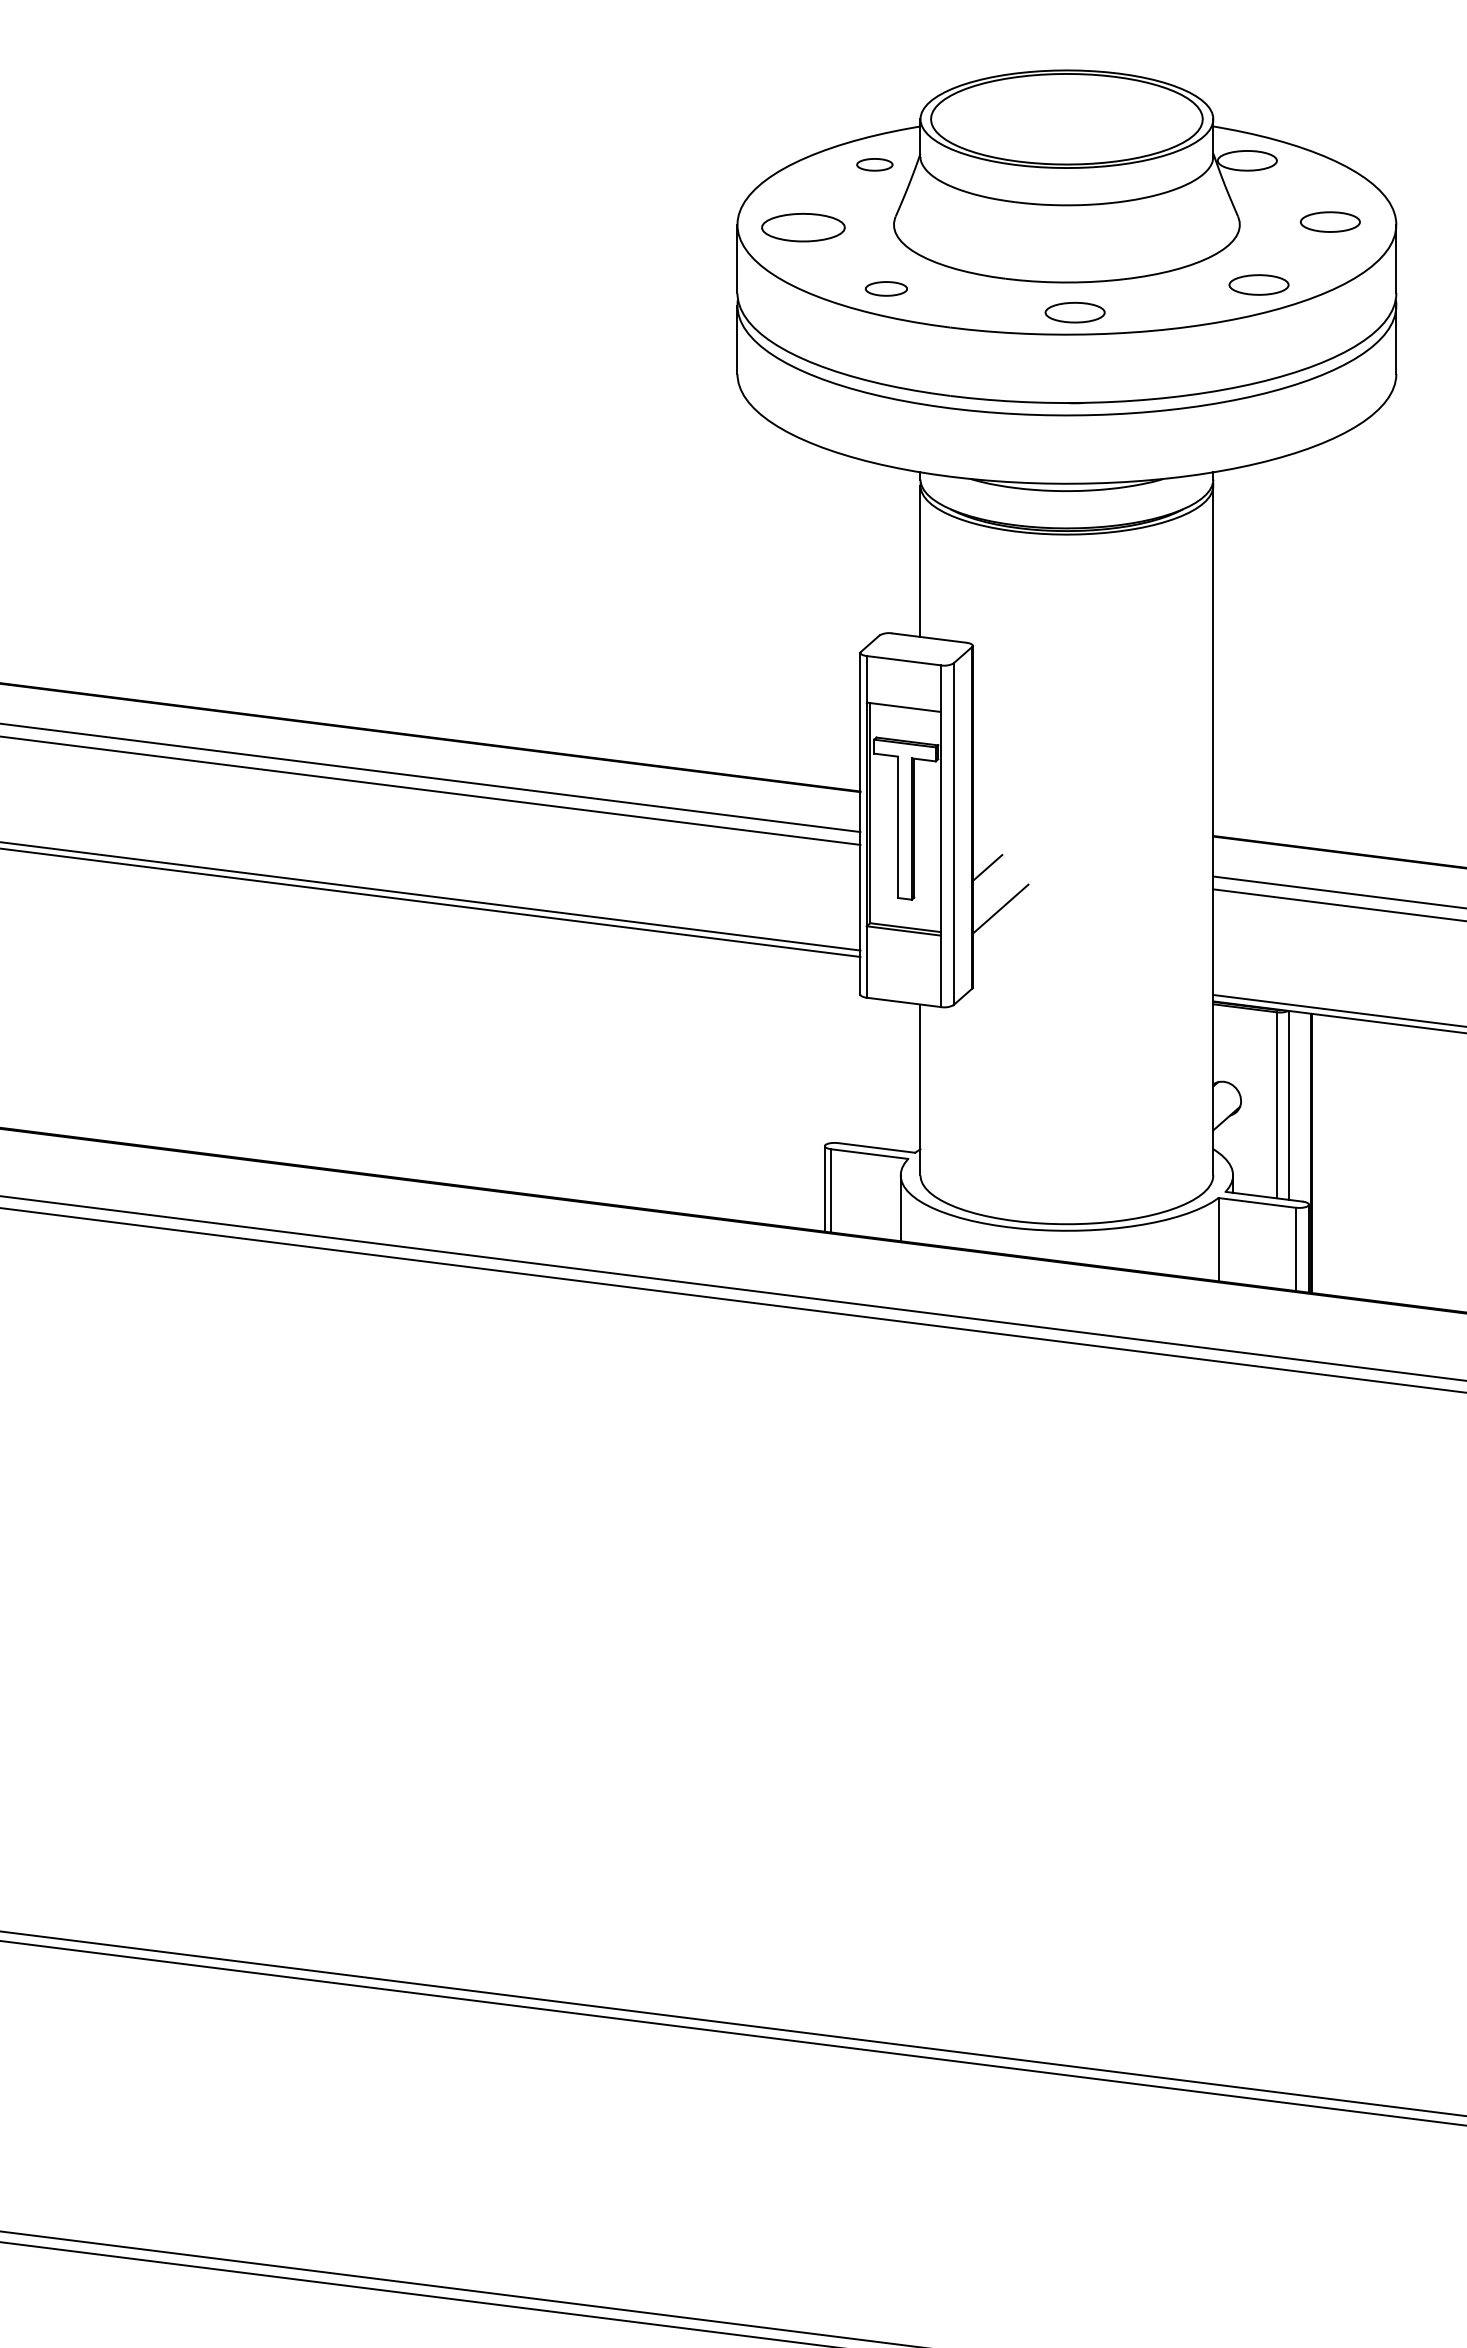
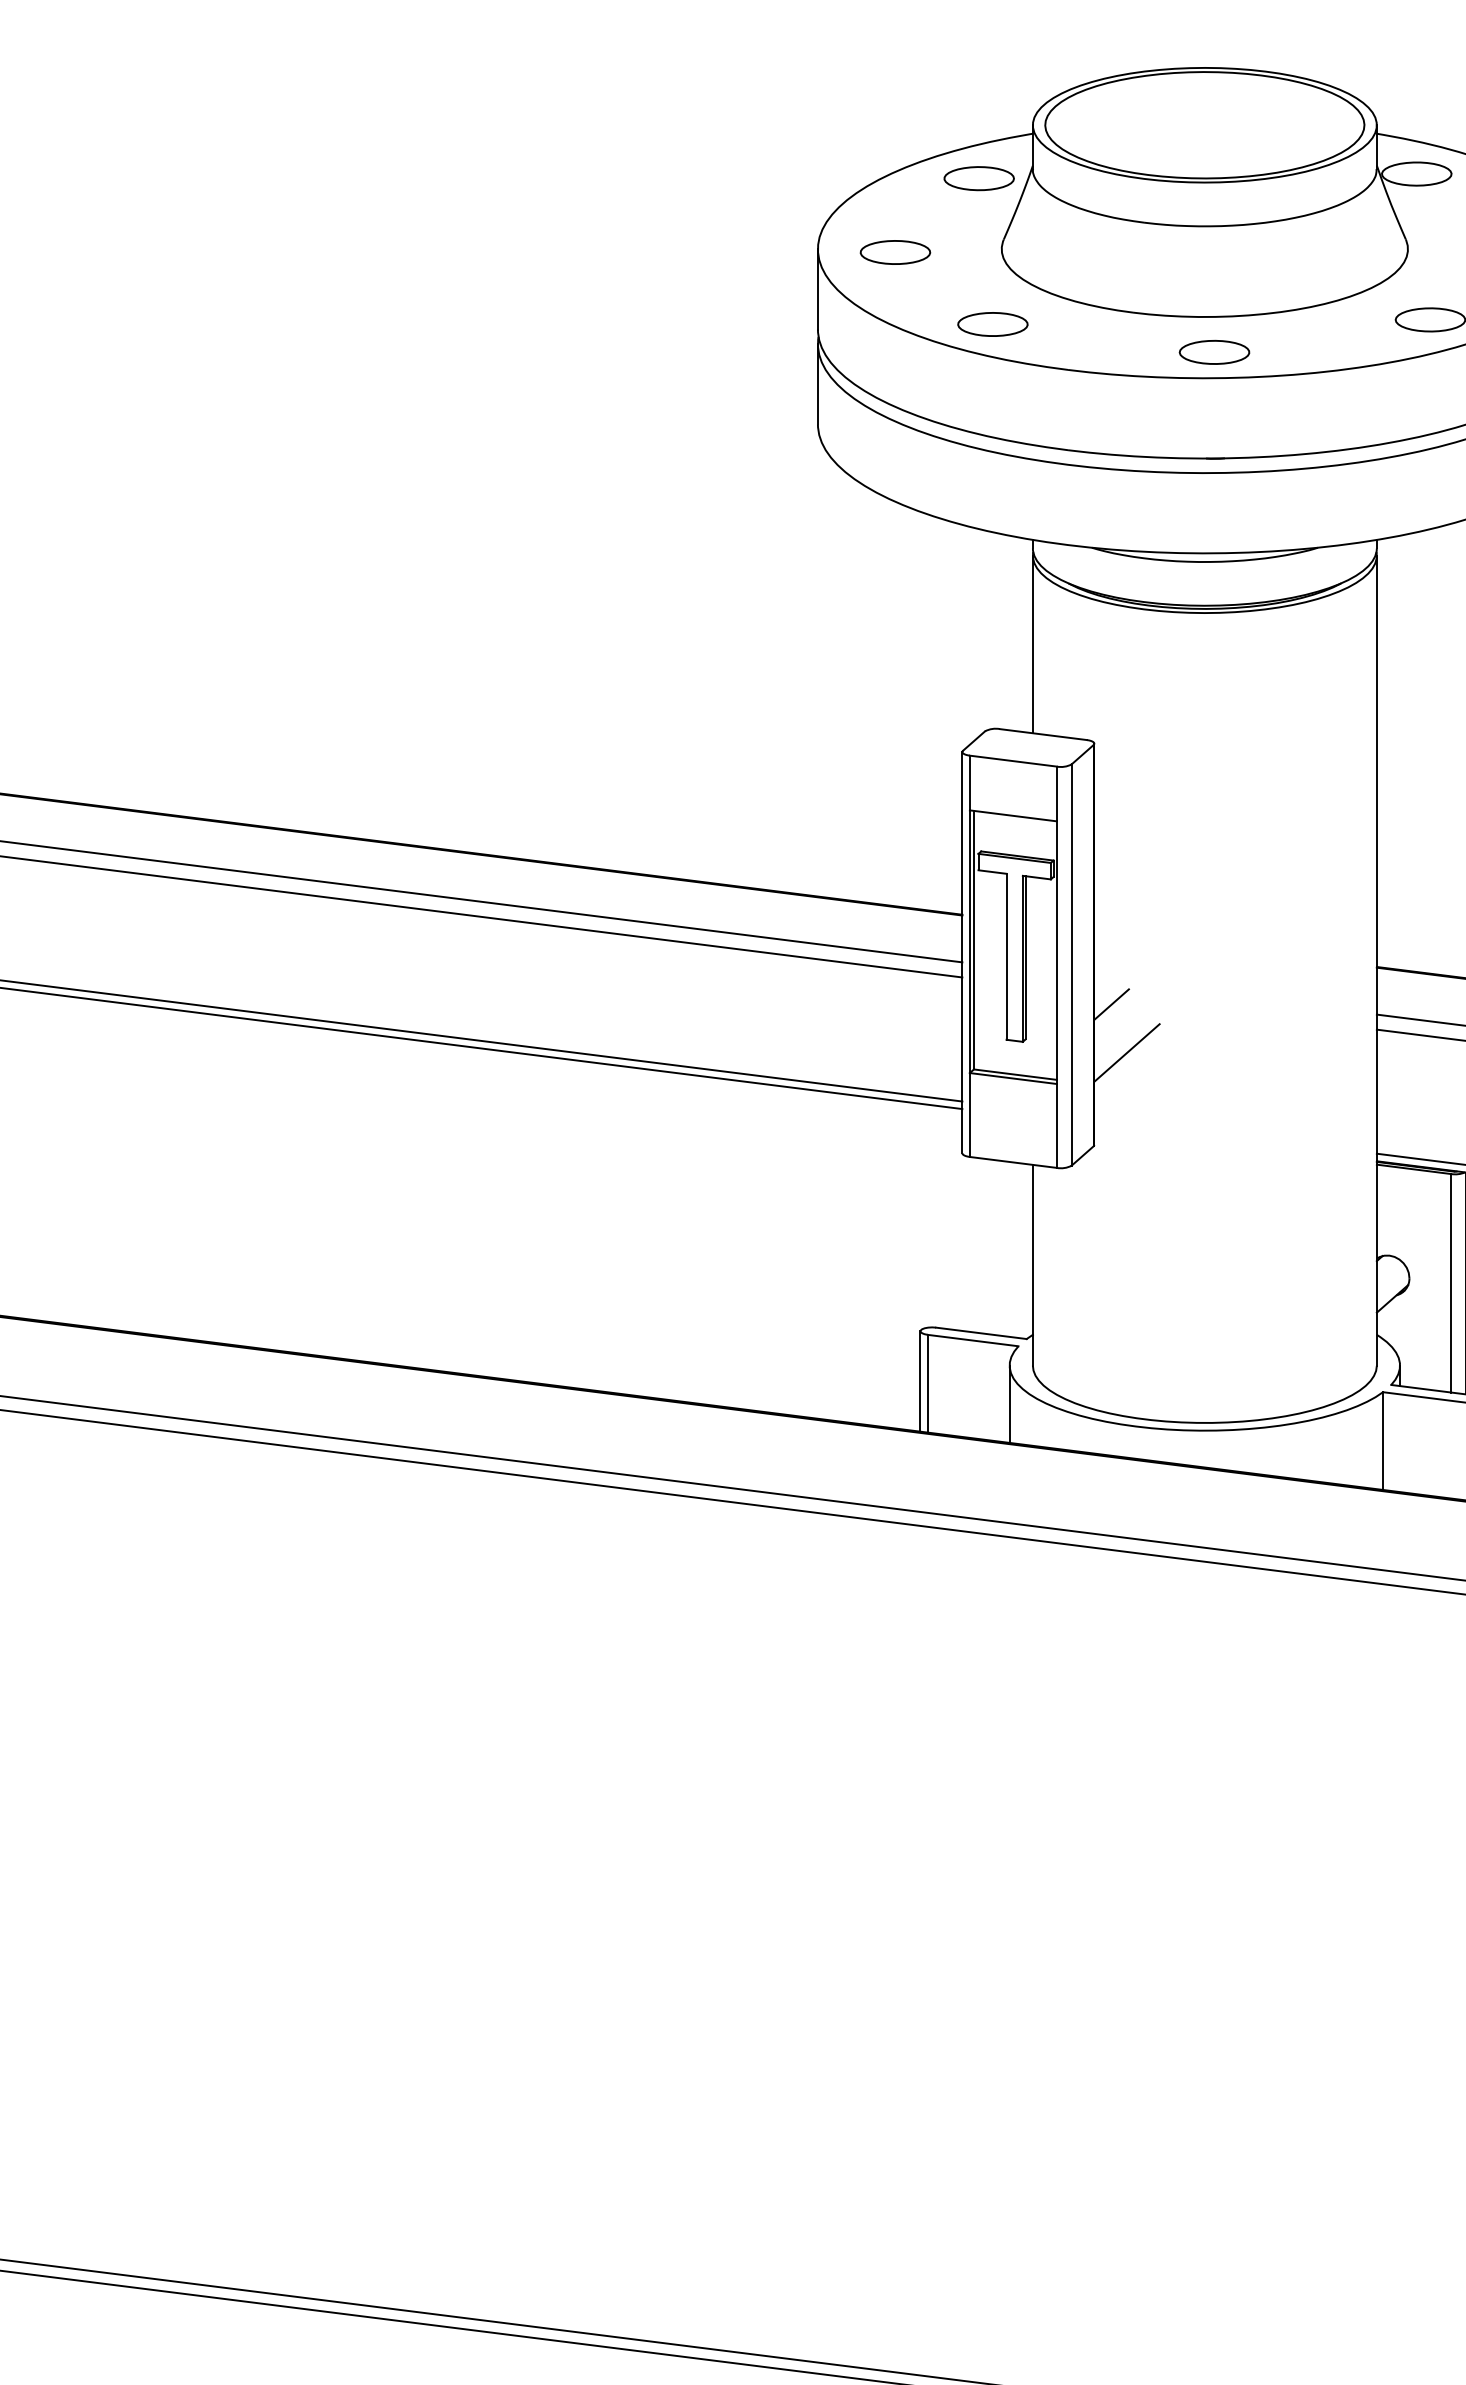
part: (874, 164) -> (978, 178), size x1.67
part: (803, 227) -> (895, 252), size x0.71
part: (886, 288) -> (992, 324), size x1.43

